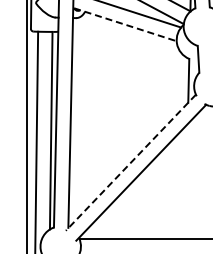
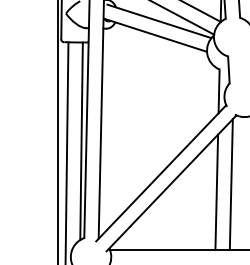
line: (125, 24) -> (155, 35), dashed -> solid
line: (130, 162) -> (160, 173), dashed -> solid
line: (200, 173) -> (230, 184), added
line: (186, 180) -> (216, 191), added

